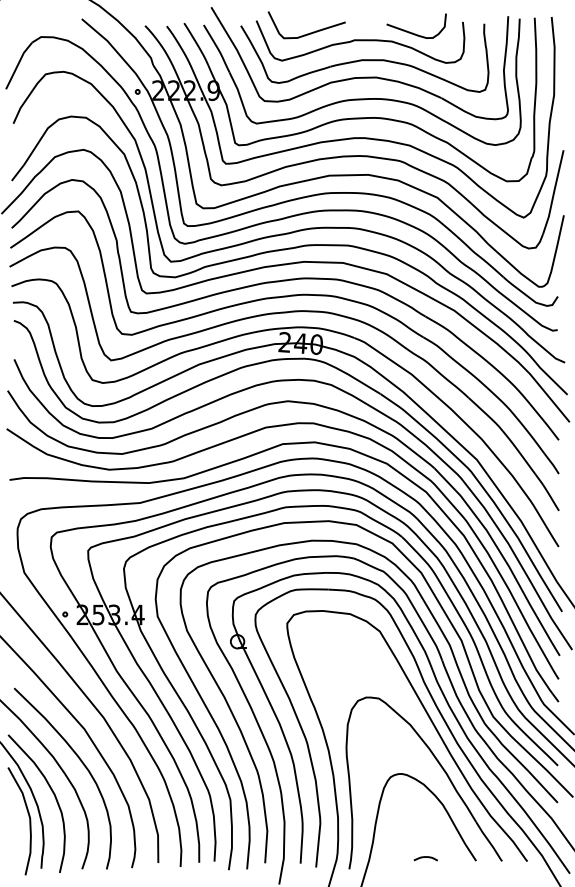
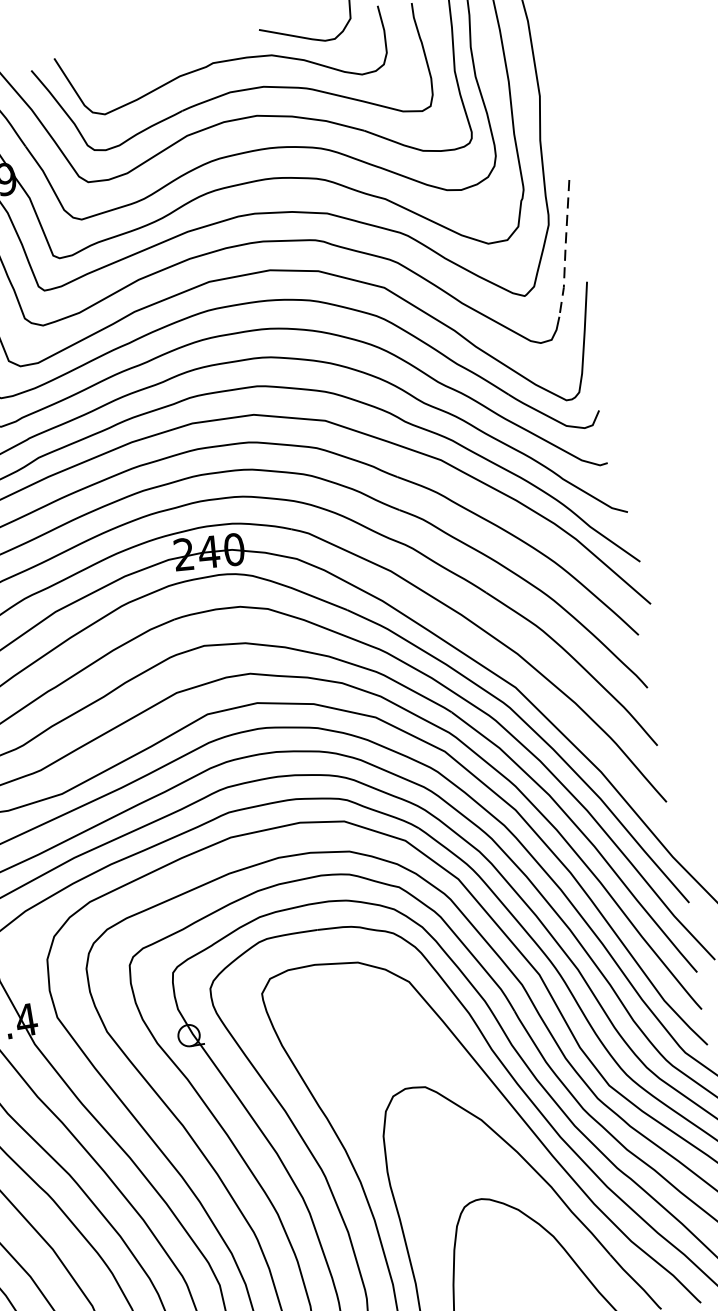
curve: (310, 32) -> (141, 62), removed
line: (554, 192) -> (566, 248), solid -> dashed

